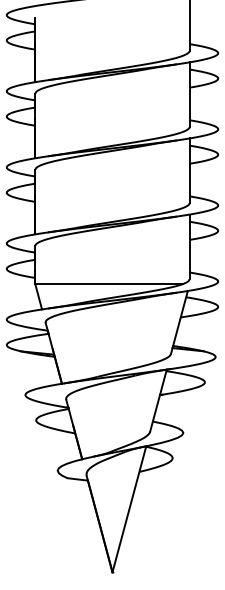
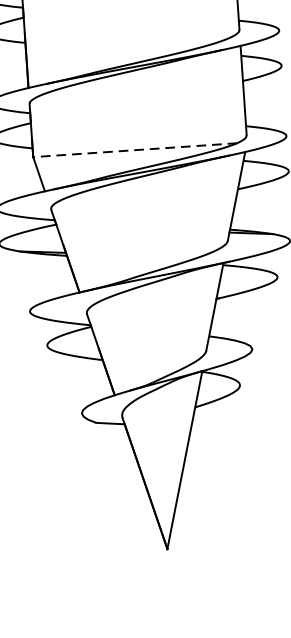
line: (108, 284) -> (134, 150), solid -> dashed

